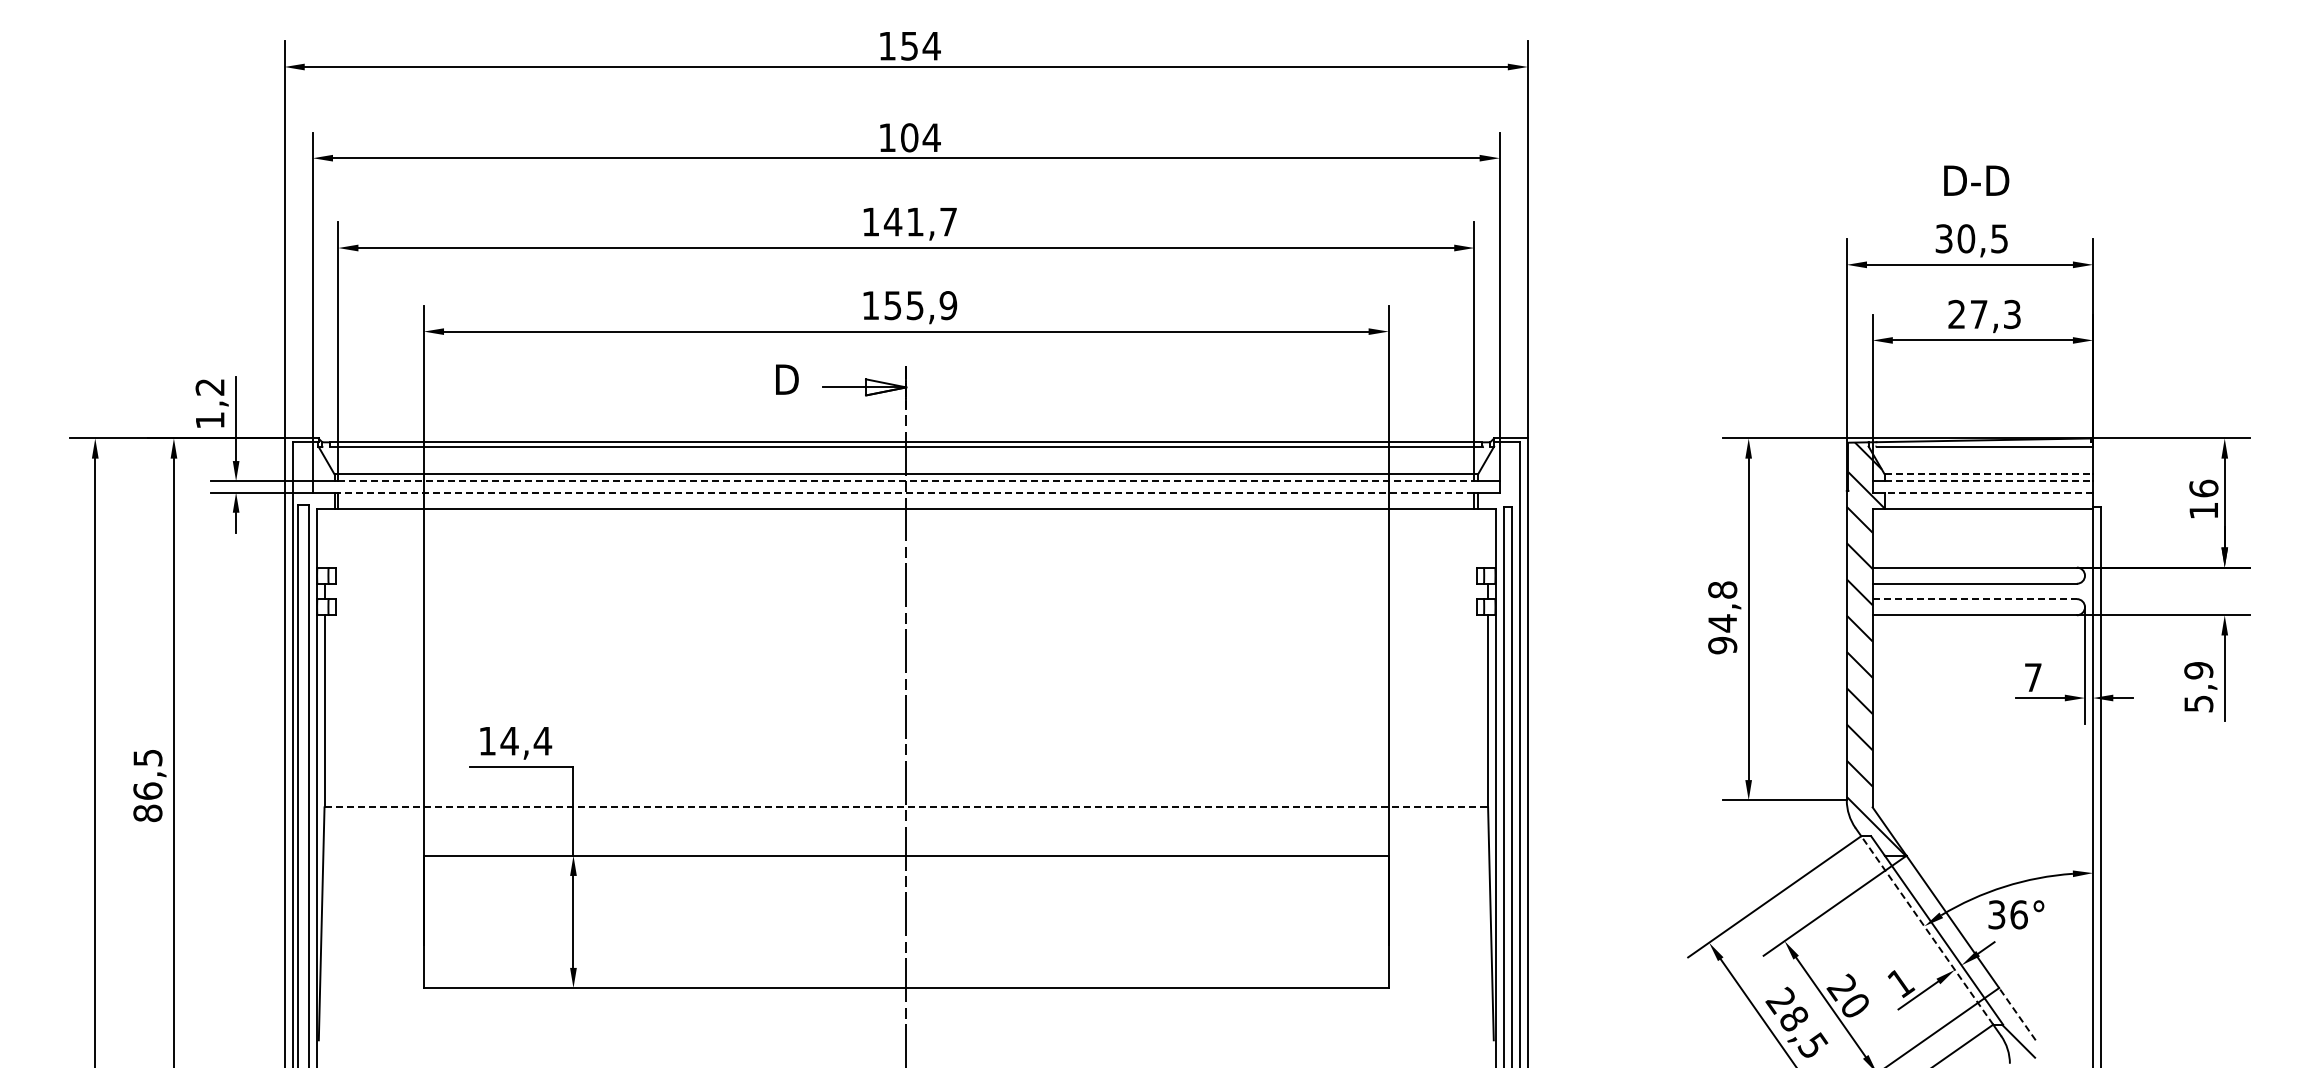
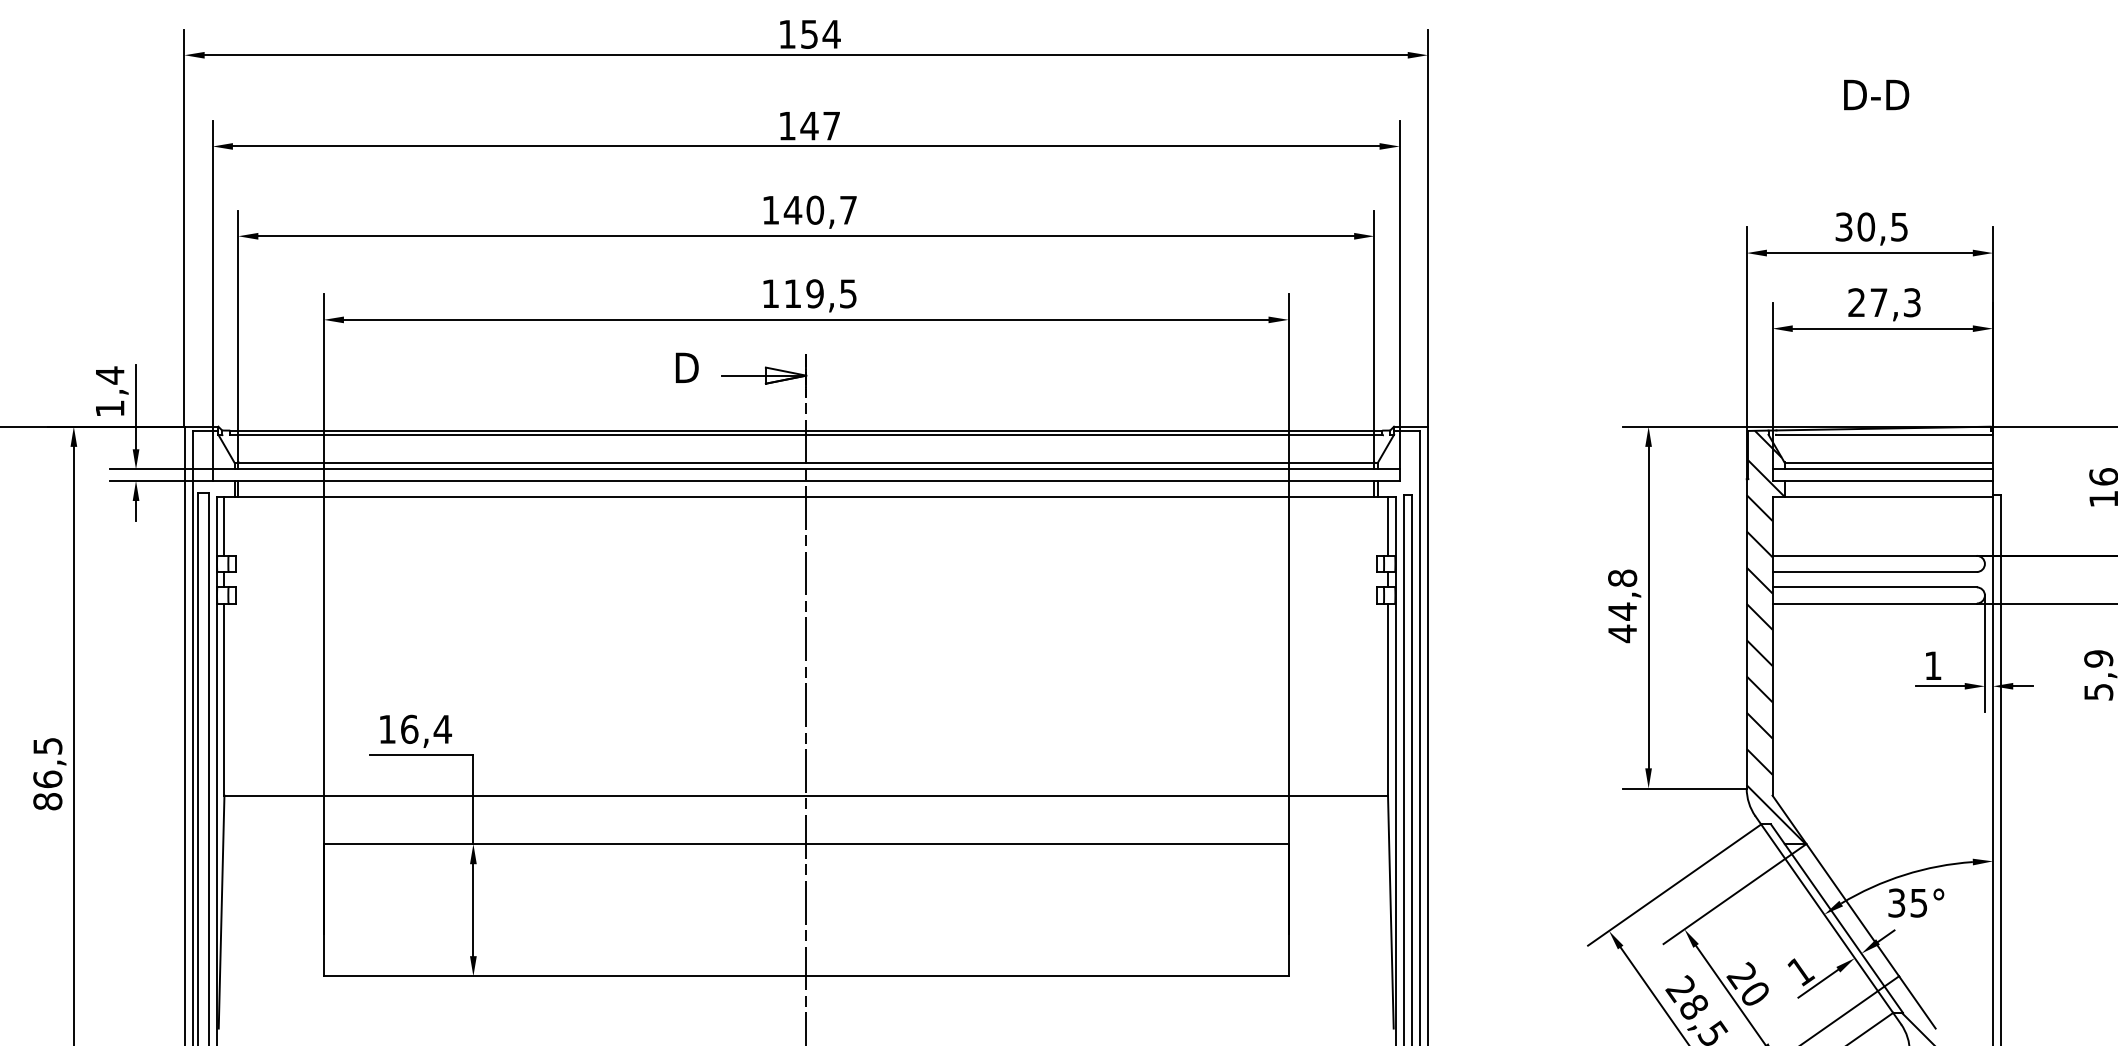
text: (920, 137) -> (820, 125), 104 -> 147
text: (1976, 180) -> (1876, 94), moved
text: (915, 221) -> (815, 209), 141,7 -> 140,7
text: (920, 305) -> (820, 293), 155,9 -> 119,5
text: (209, 387) -> (109, 375), 1,2 -> 1,4
line: (1989, 474) -> (1889, 462), dashed -> solid
line: (906, 481) -> (806, 469), dashed -> solid
line: (1989, 481) -> (1889, 469), dashed -> solid
line: (905, 492) -> (805, 480), dashed -> solid
line: (1988, 492) -> (1888, 480), dashed -> solid
line: (324, 537) -> (224, 525), added
line: (1488, 537) -> (1388, 525), added
line: (1975, 599) -> (1875, 587), dashed -> solid
text: (1722, 645) -> (1622, 633), 94,8 -> 44,8
text: (2033, 677) -> (1933, 665), 7 -> 1
text: (509, 740) -> (409, 728), 14,4 -> 16,4
line: (906, 807) -> (806, 795), dashed -> solid
text: (2018, 914) -> (1918, 902), 36° -> 35°
line: (1926, 930) -> (1826, 918), dashed -> solid
line: (2017, 1014) -> (1917, 1002), dashed -> solid

